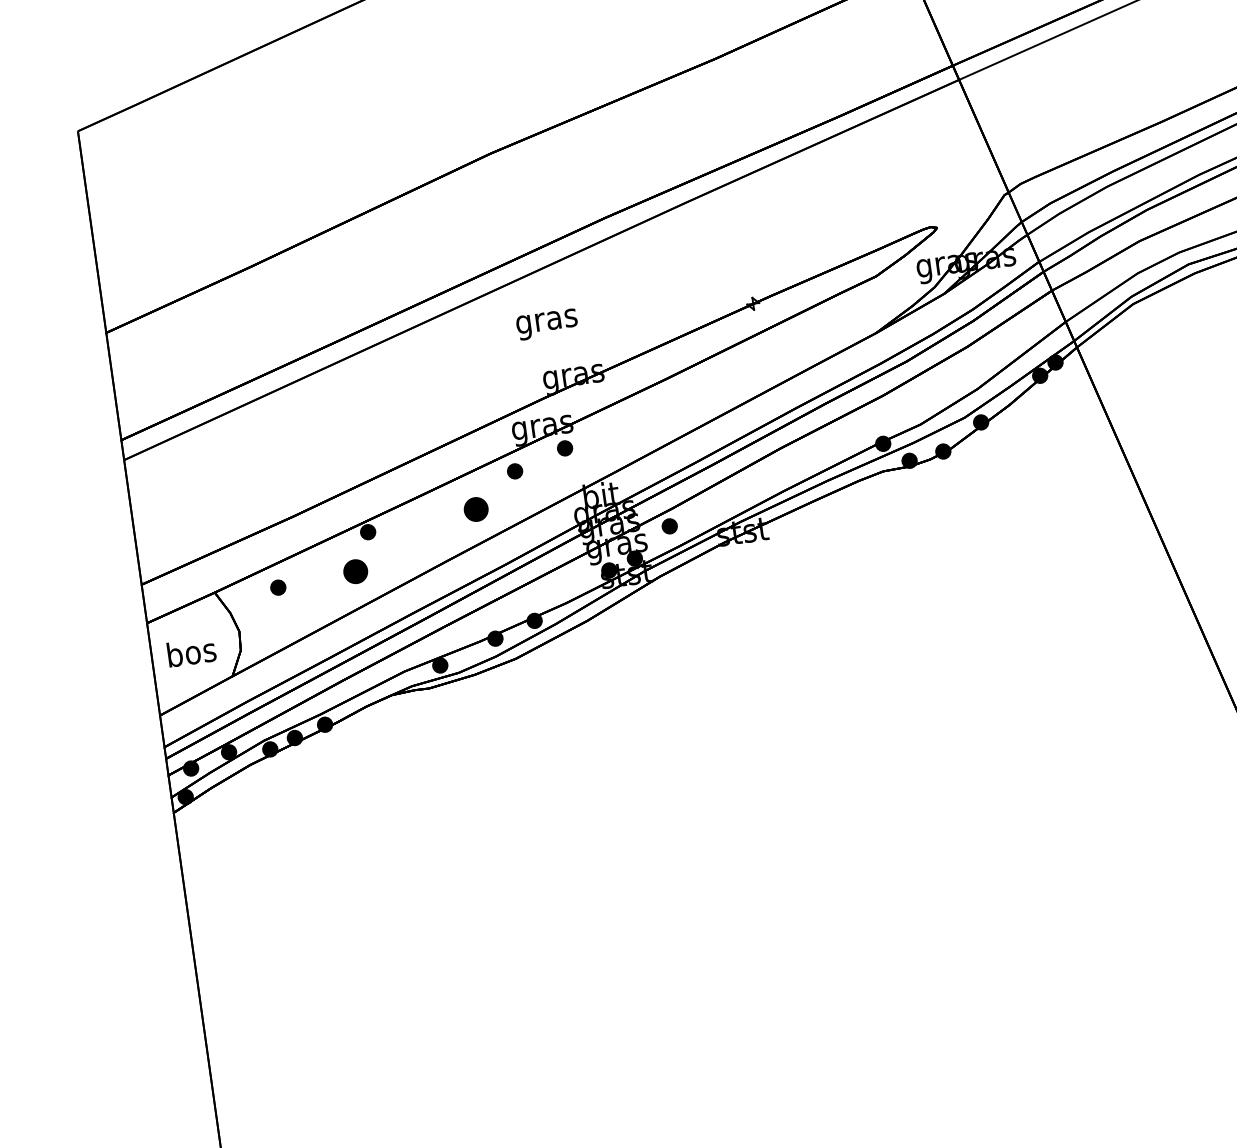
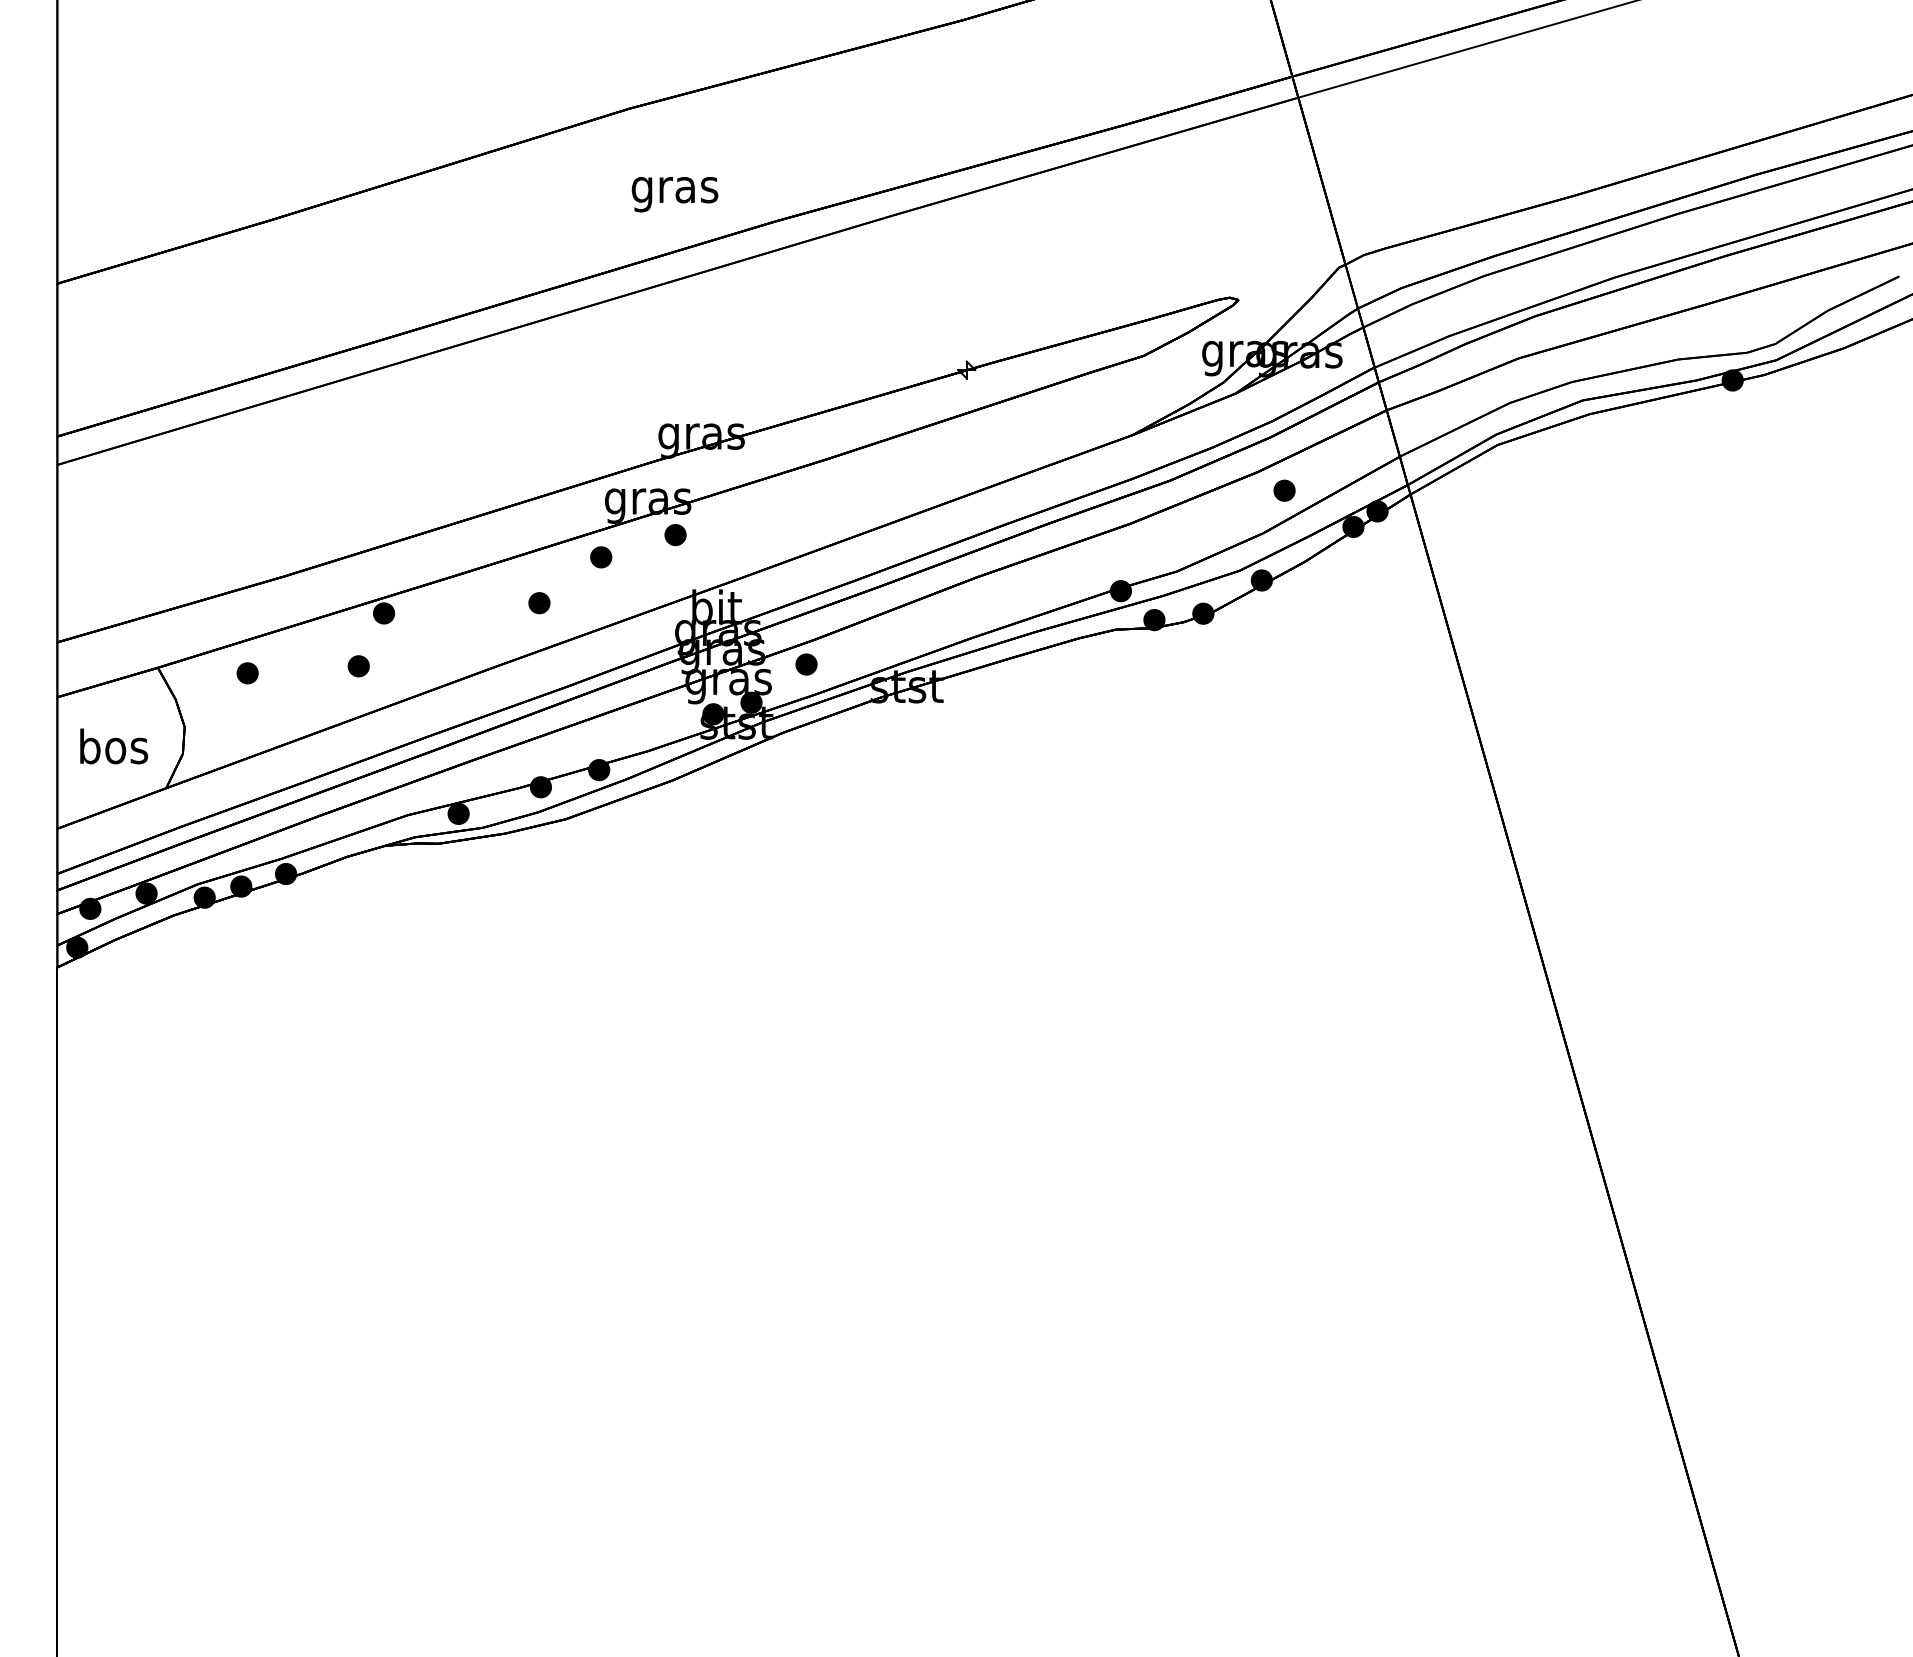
text: (546, 324) -> (674, 194), moved
part: (988, 357) -> (1284, 490), added
part: (476, 509) -> (539, 603), size x0.62
part: (355, 571) -> (358, 666), size x0.62

